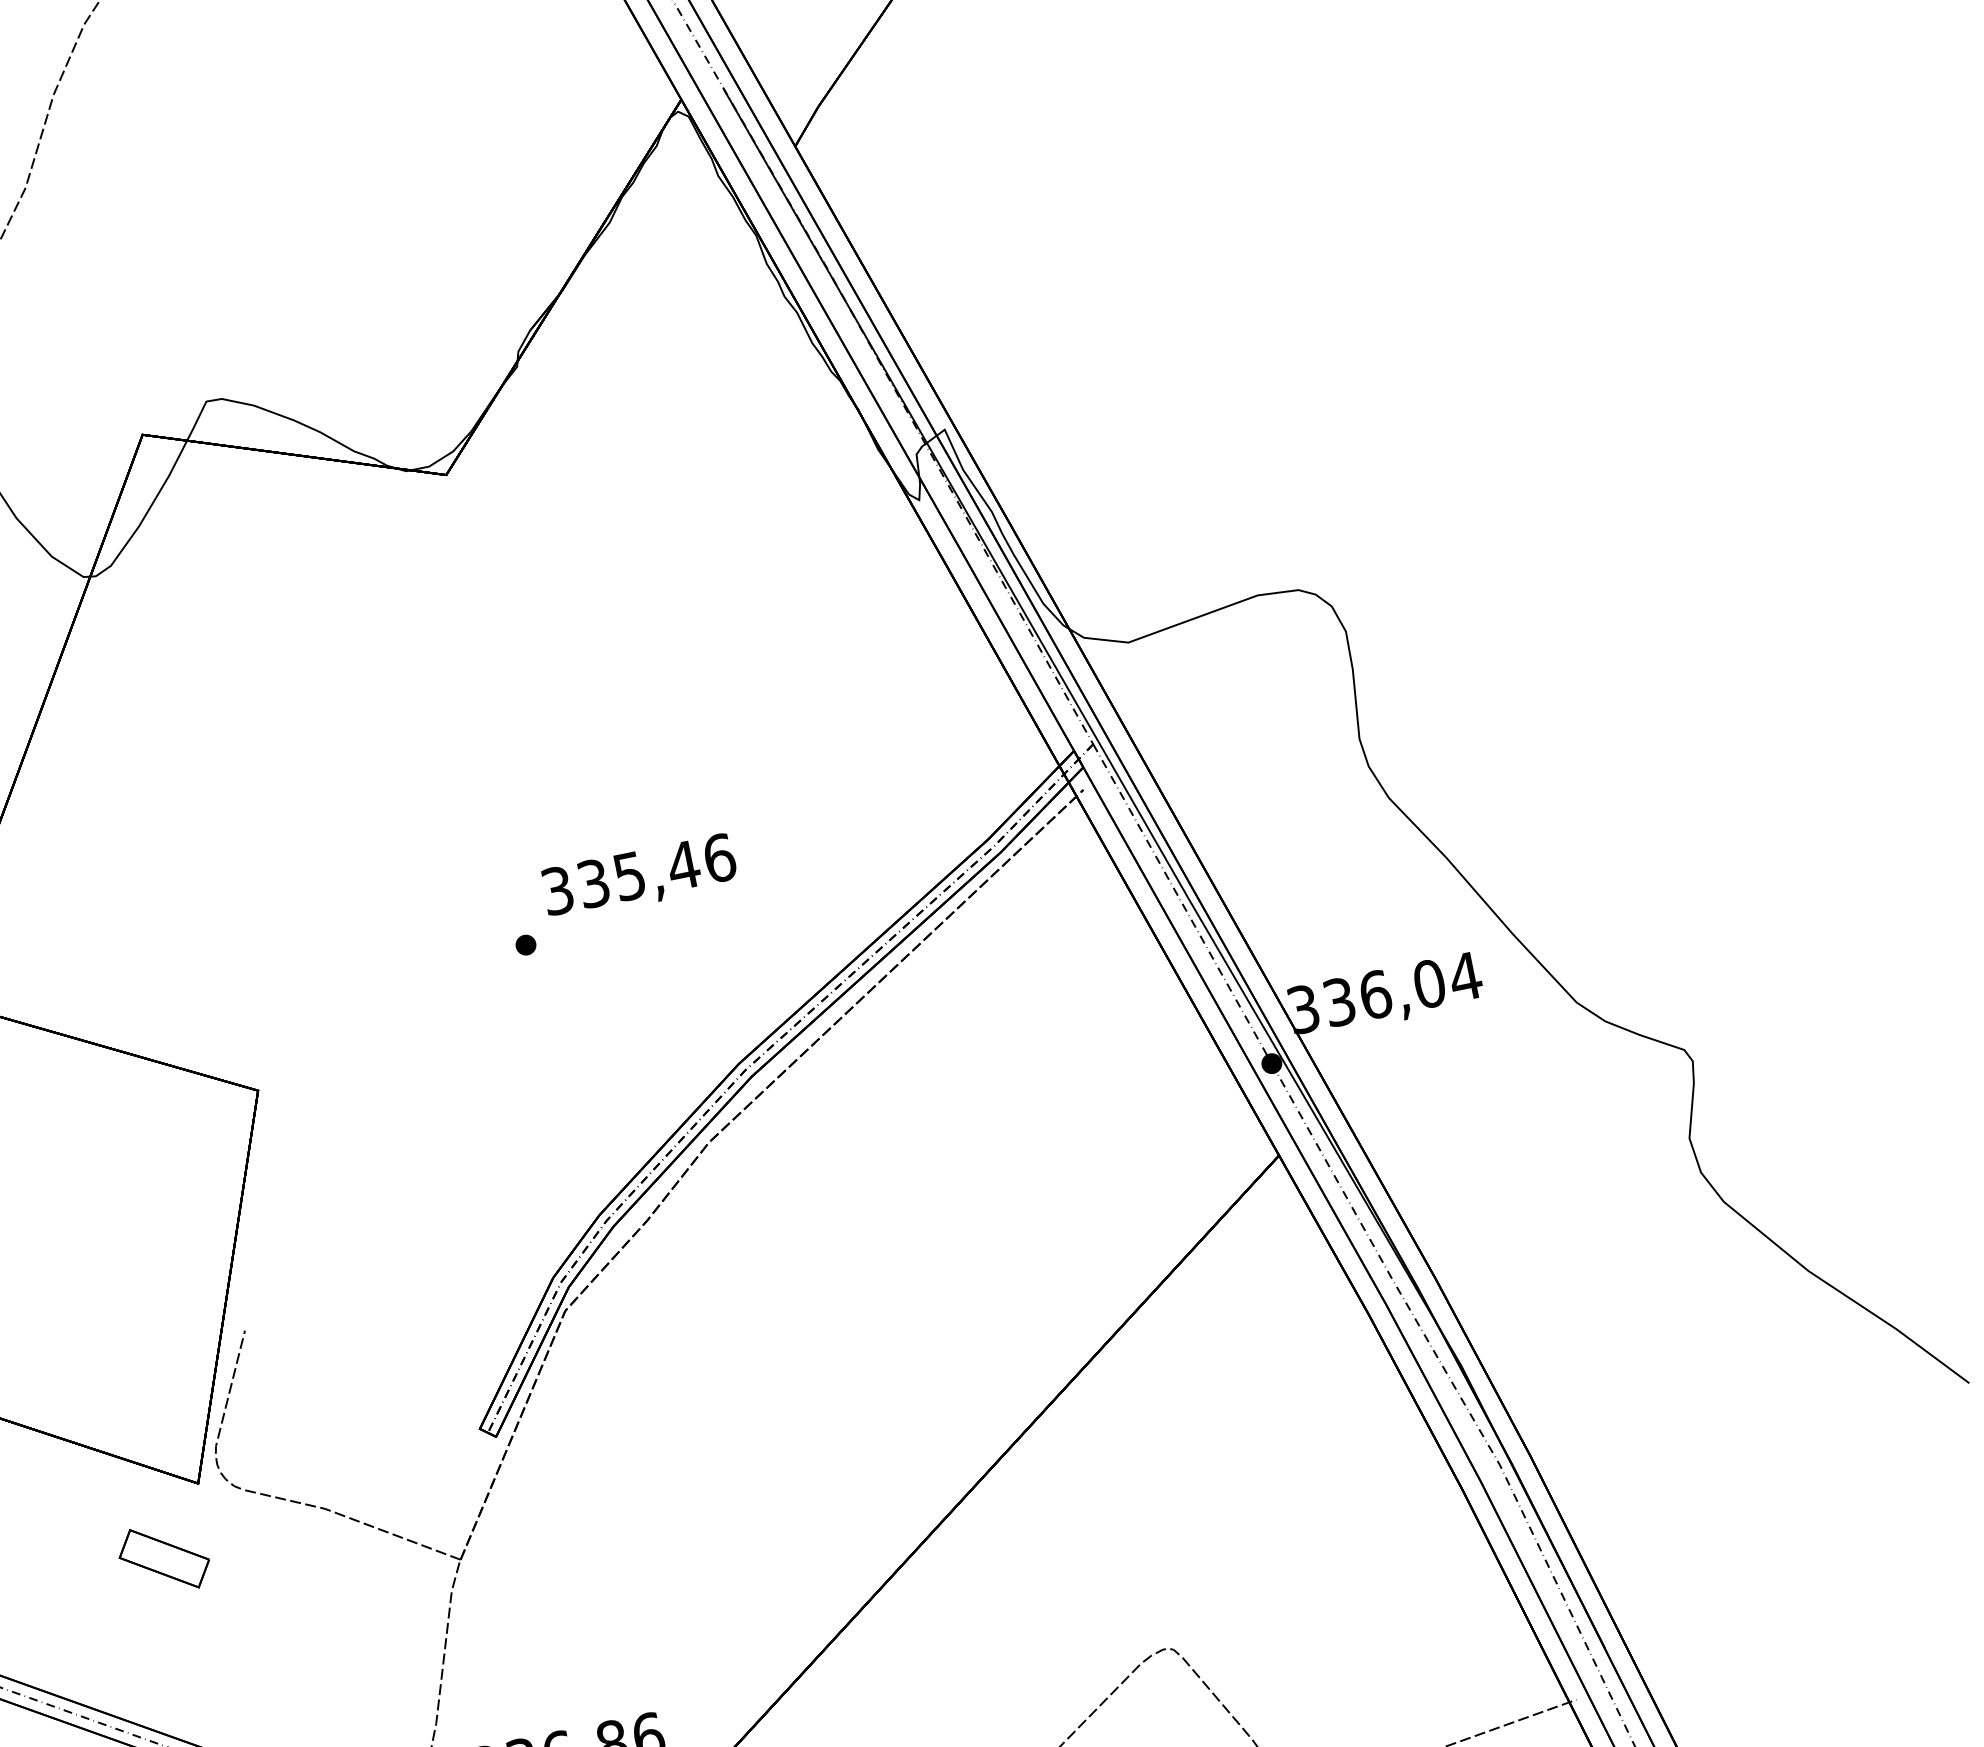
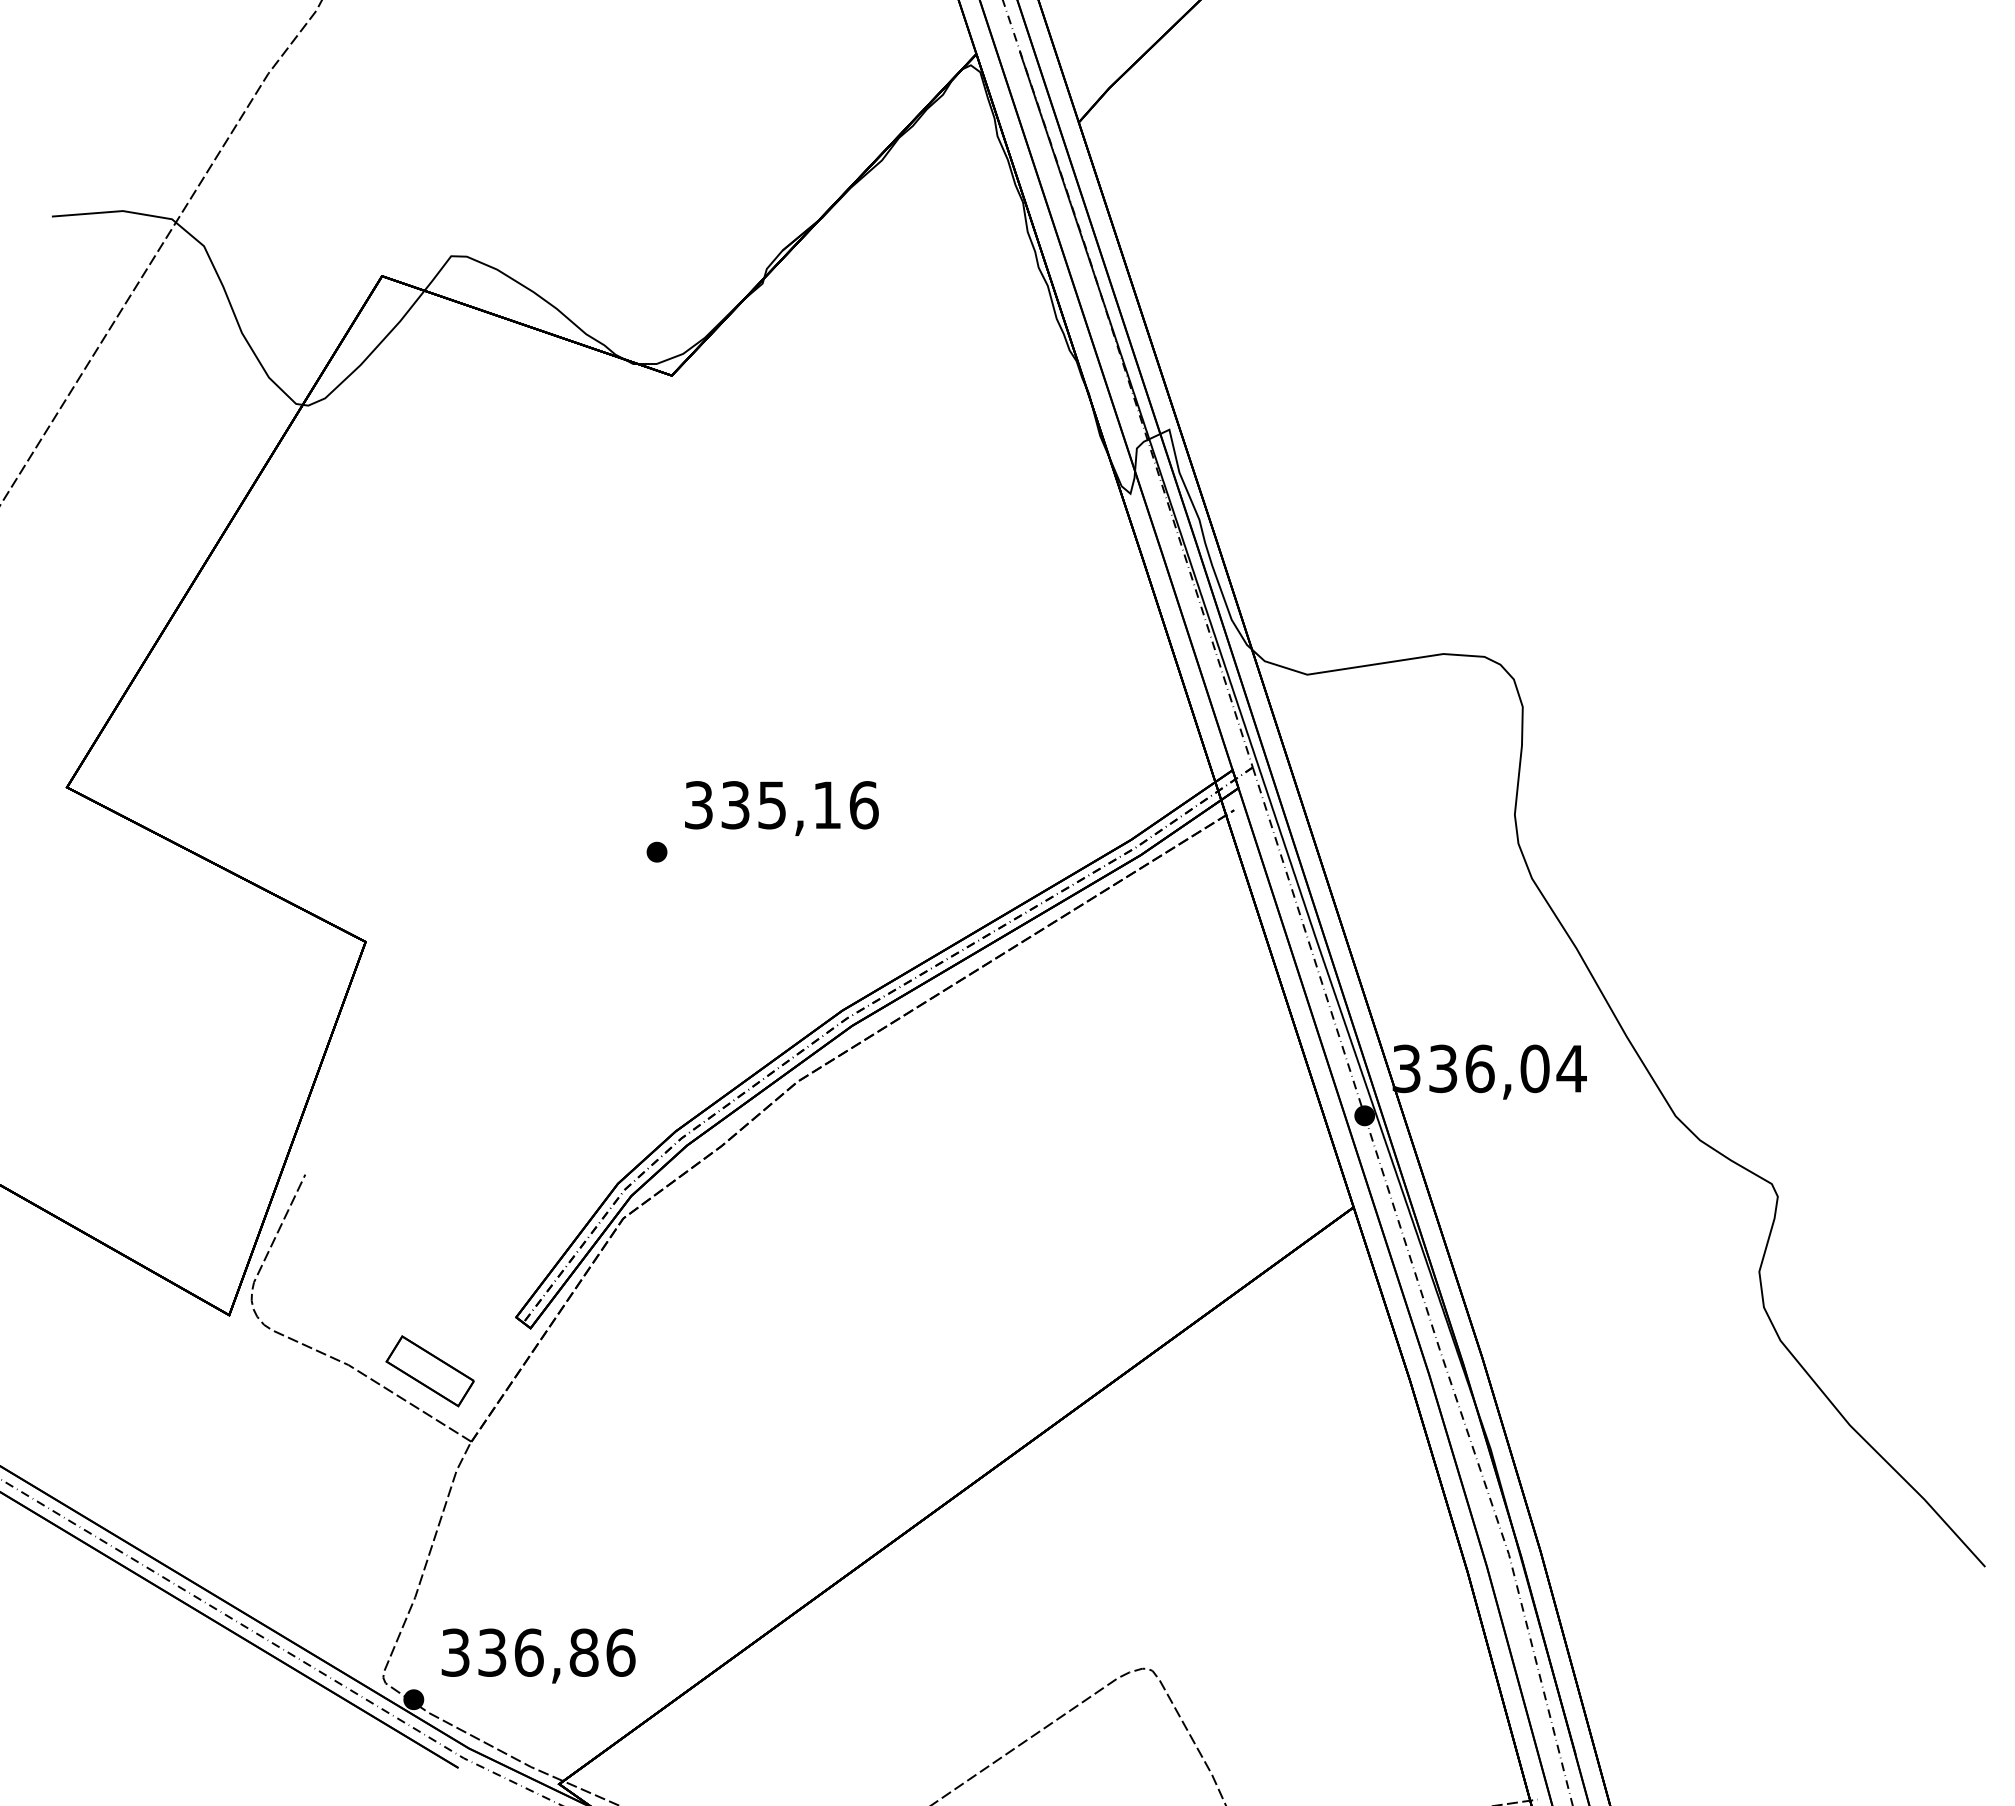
text: (683, 864) -> (827, 804), 335,46 -> 335,16
part: (163, 1559) -> (429, 1371), moved

